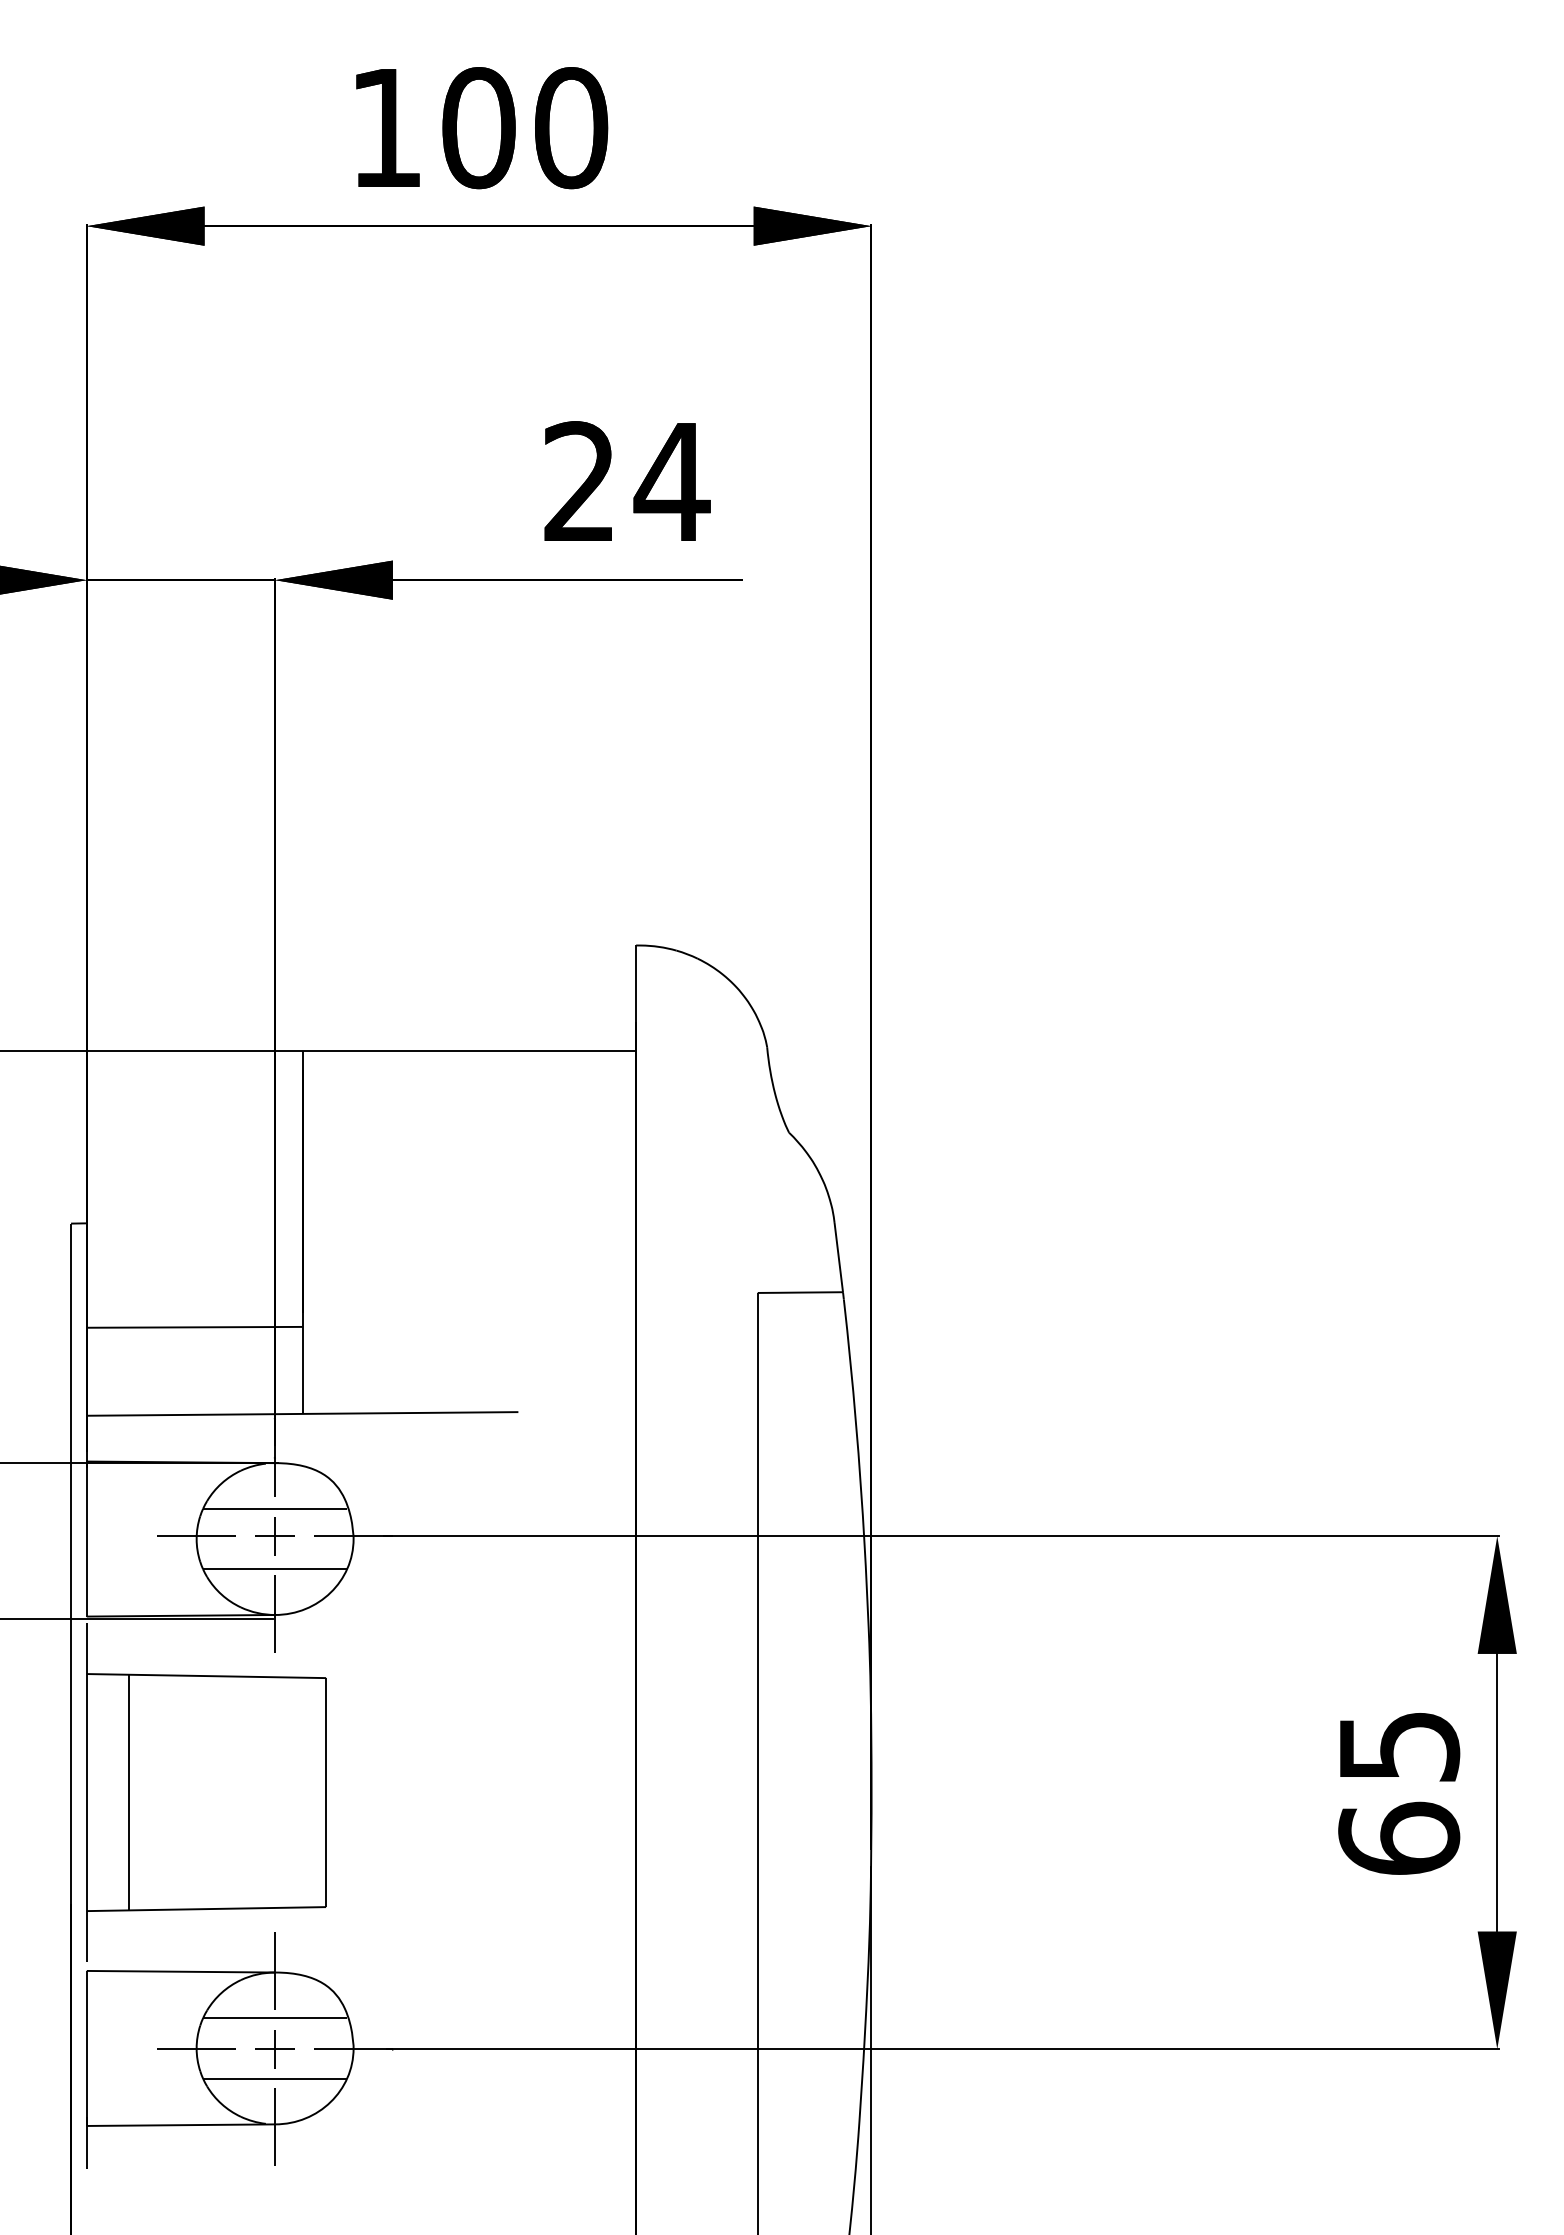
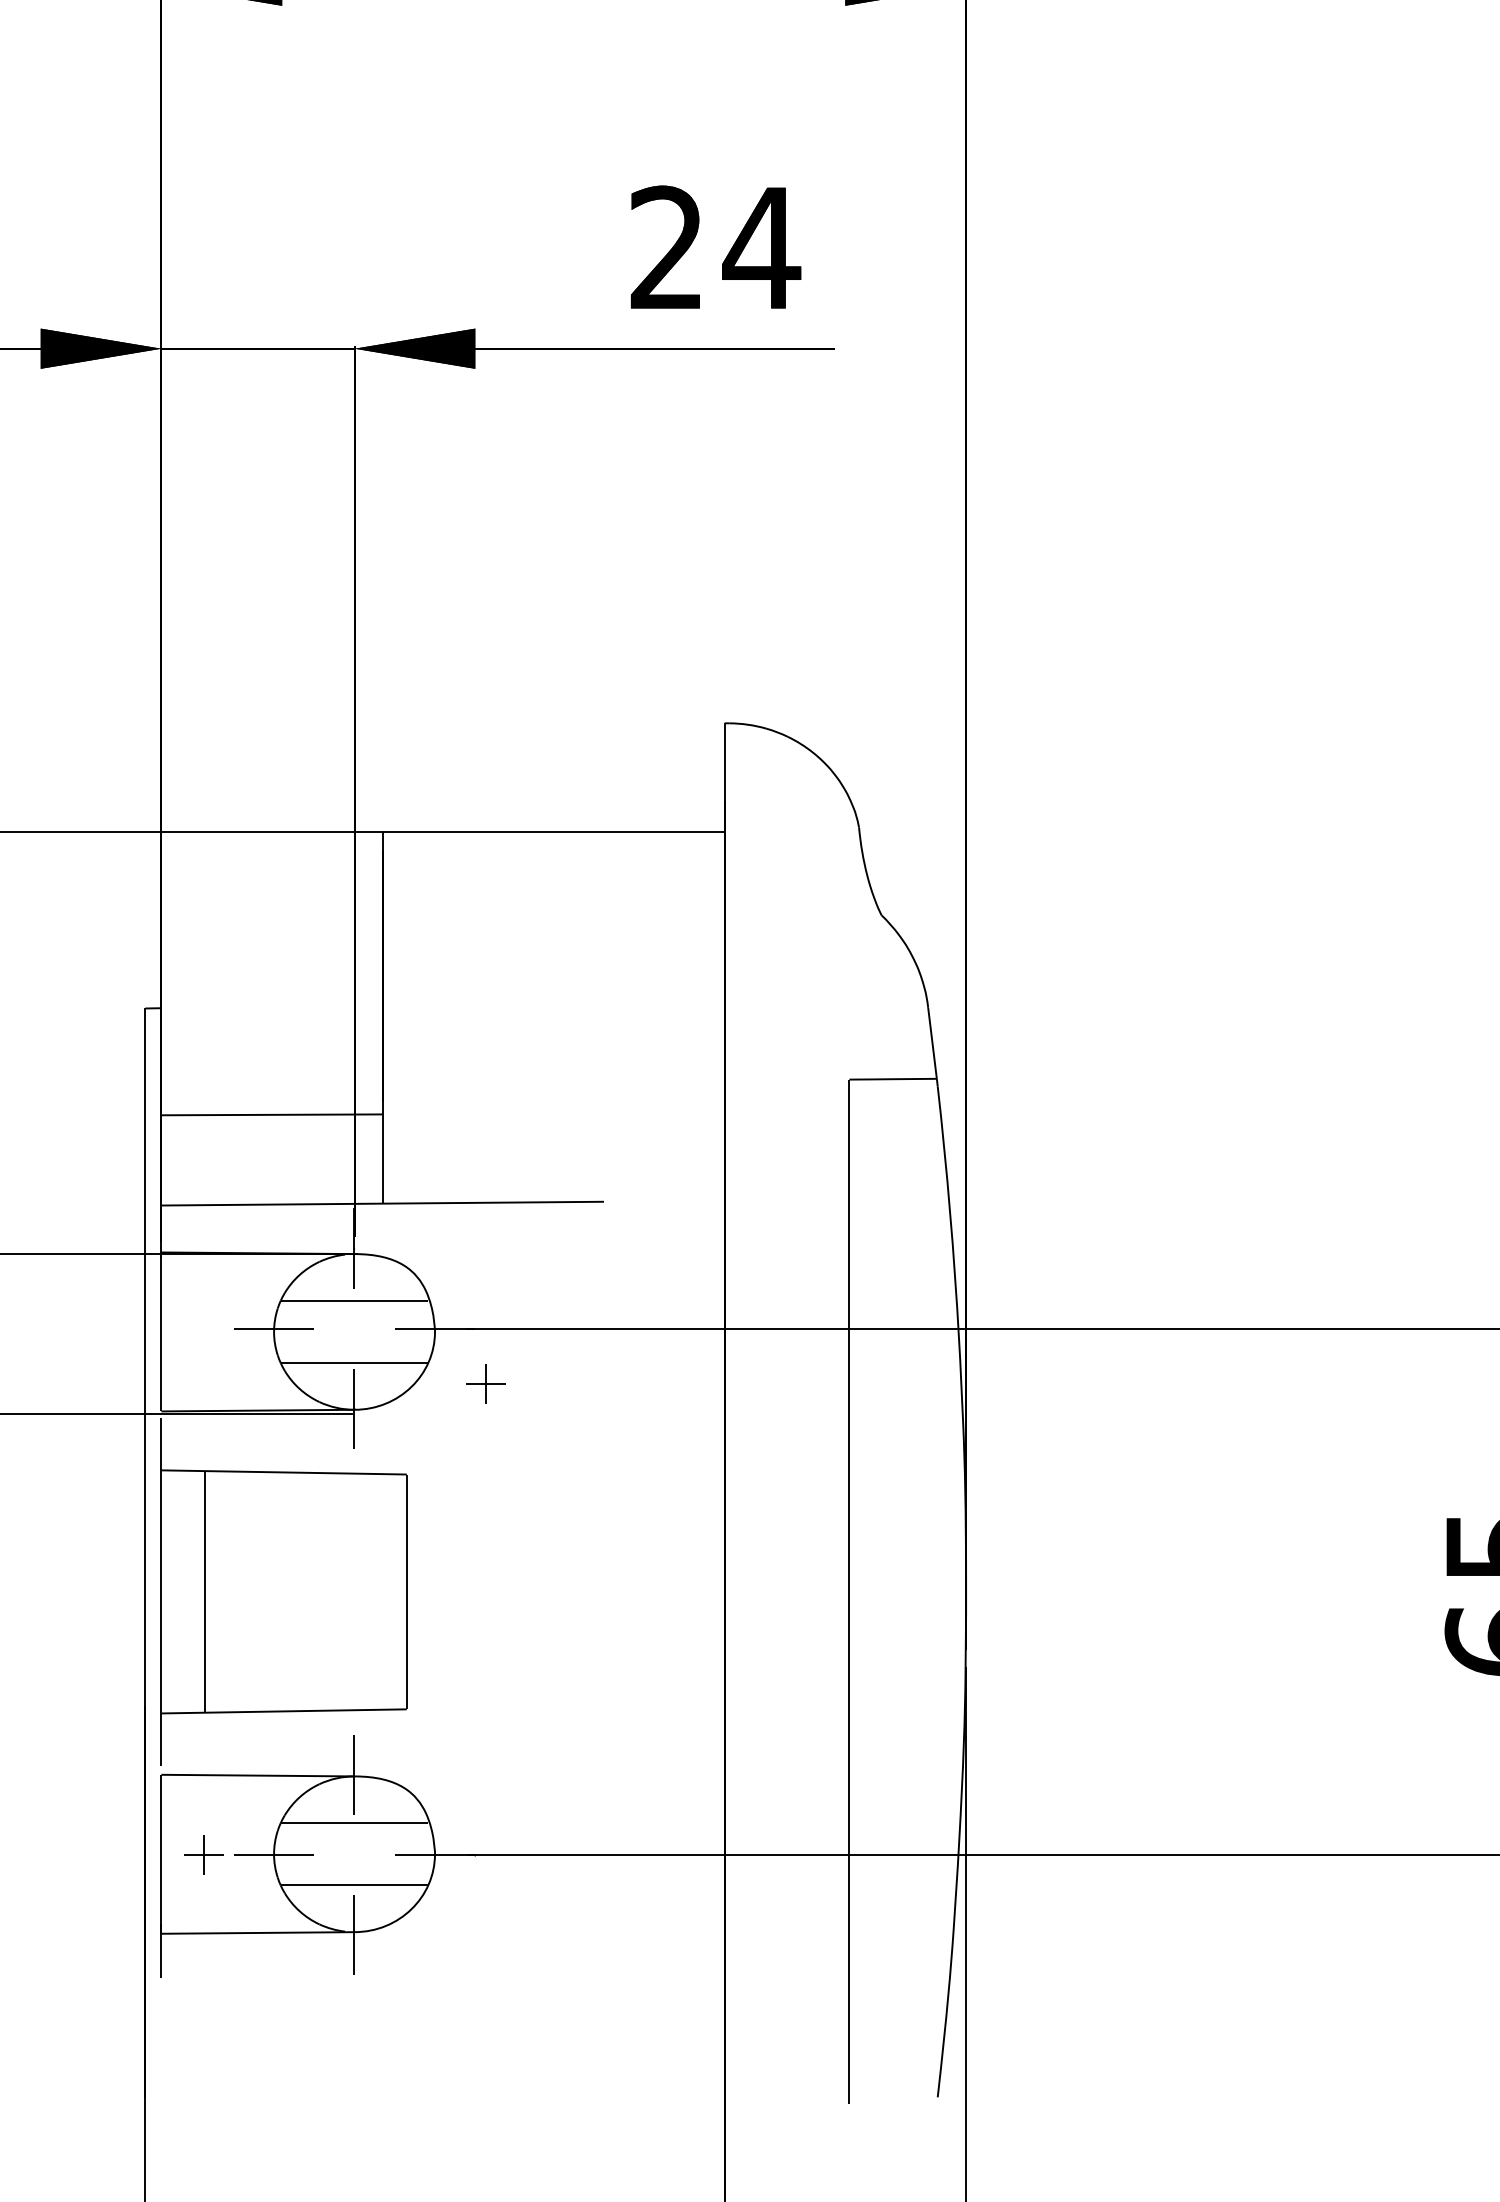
part: (274, 1536) -> (485, 1384), moved
part: (274, 2049) -> (203, 1855), moved

